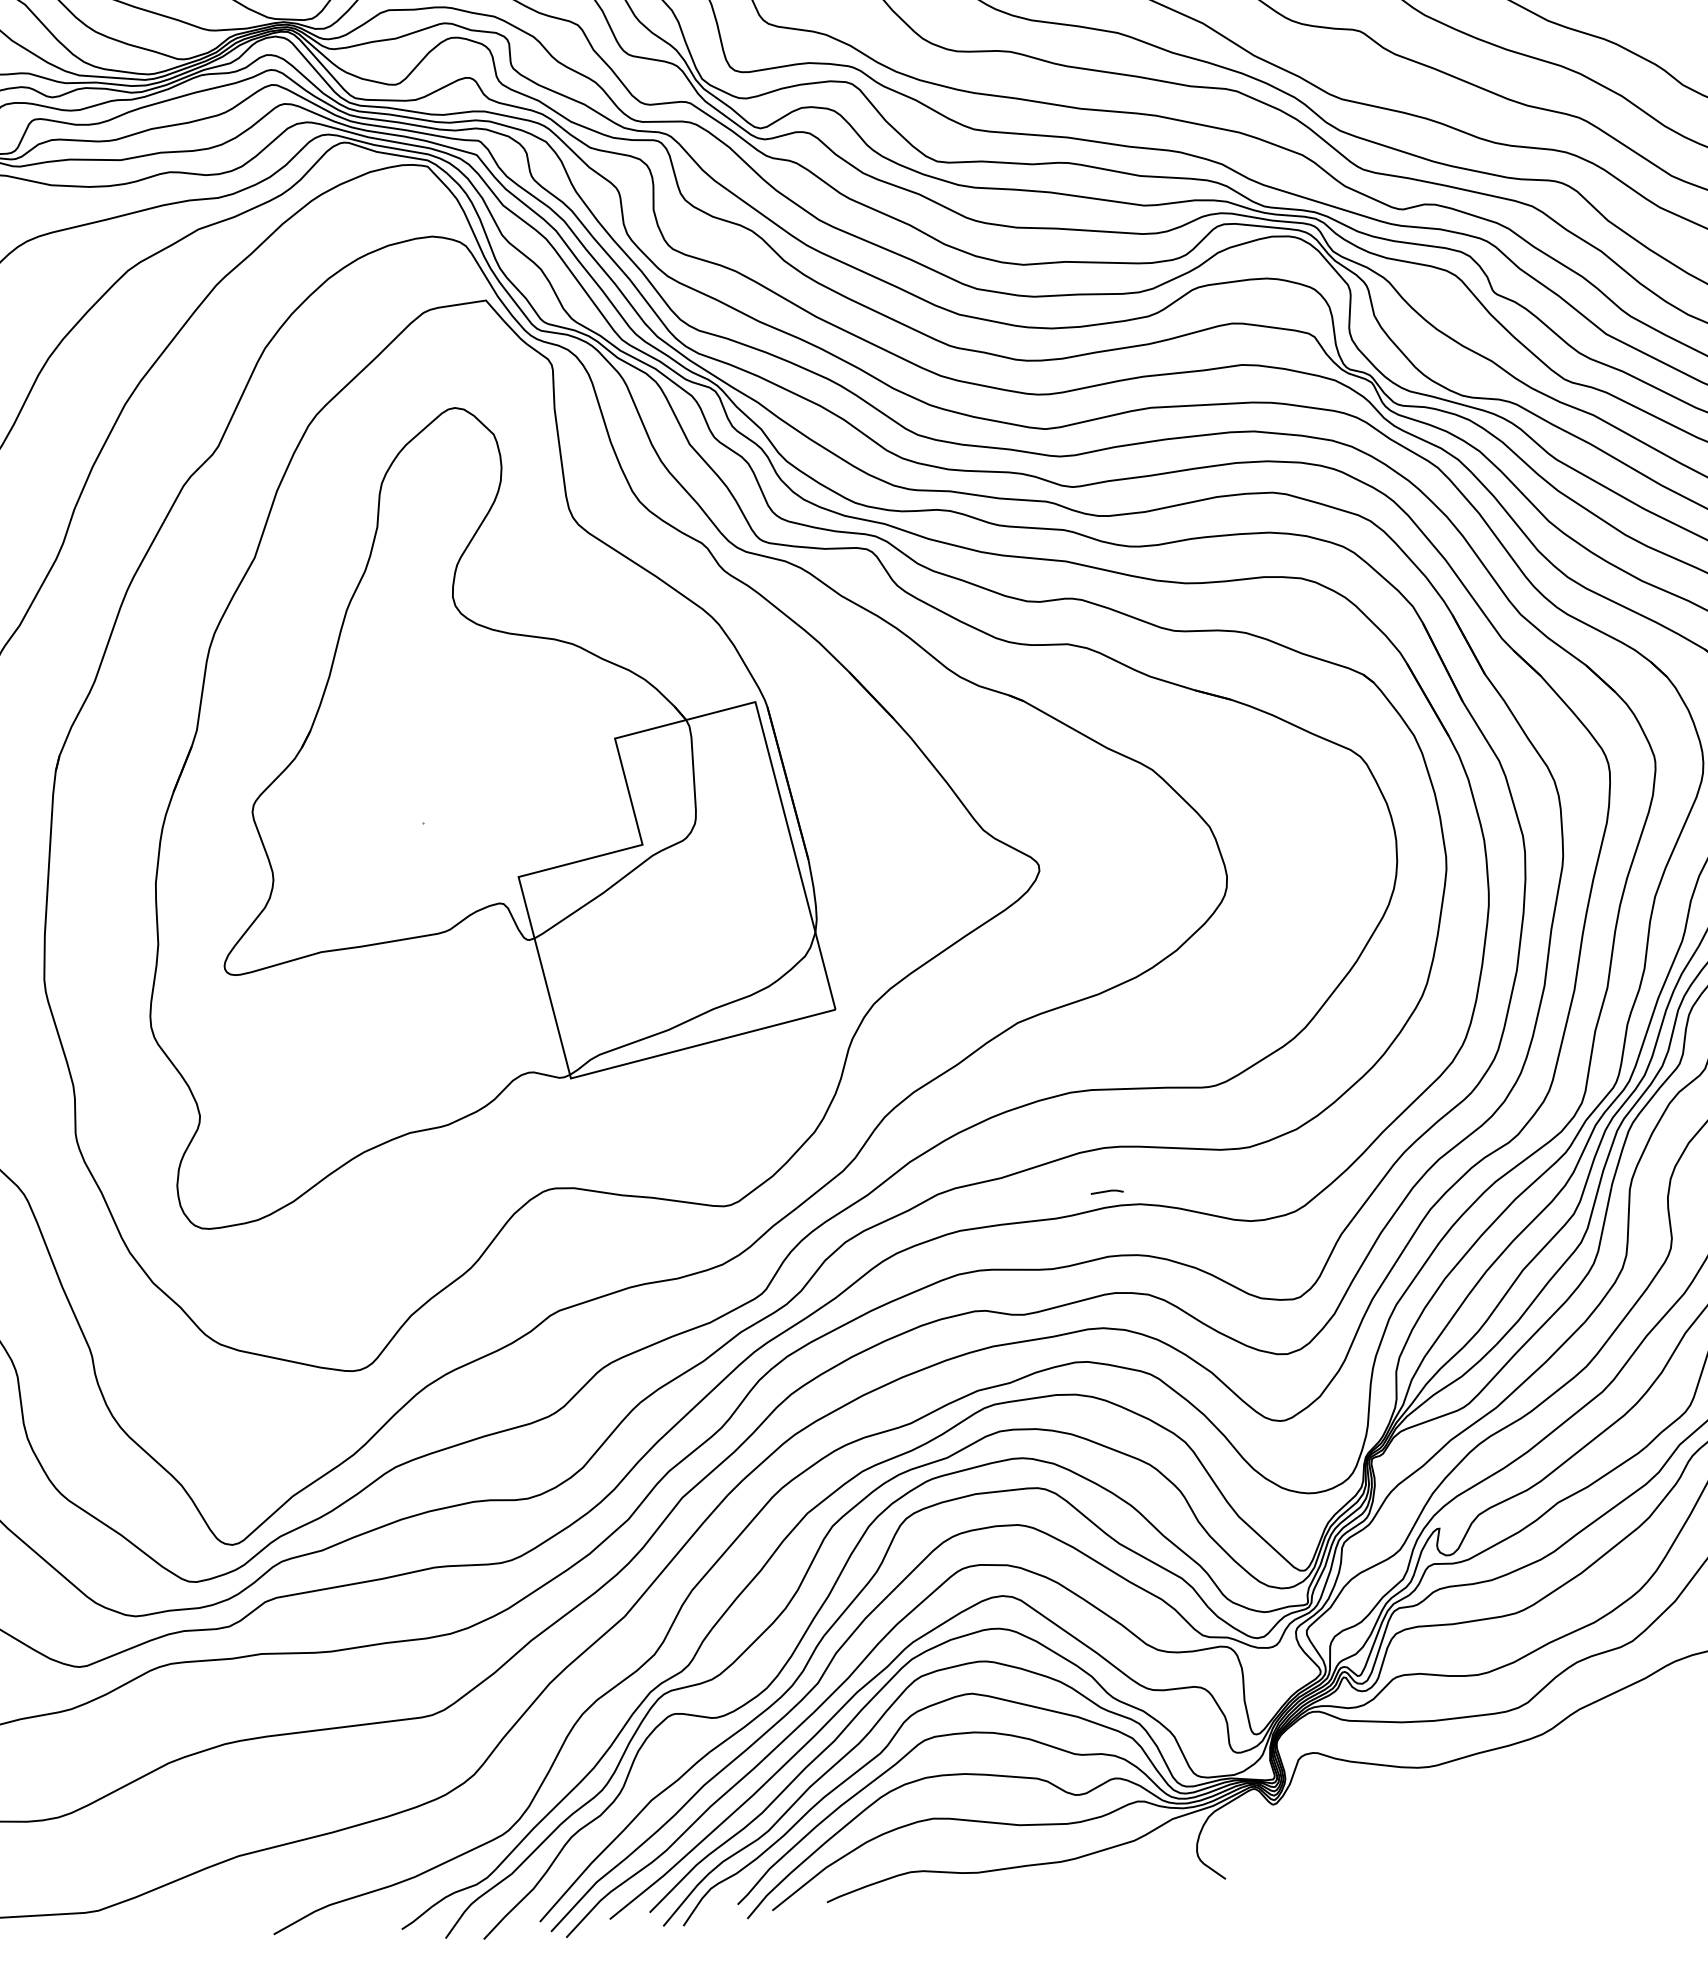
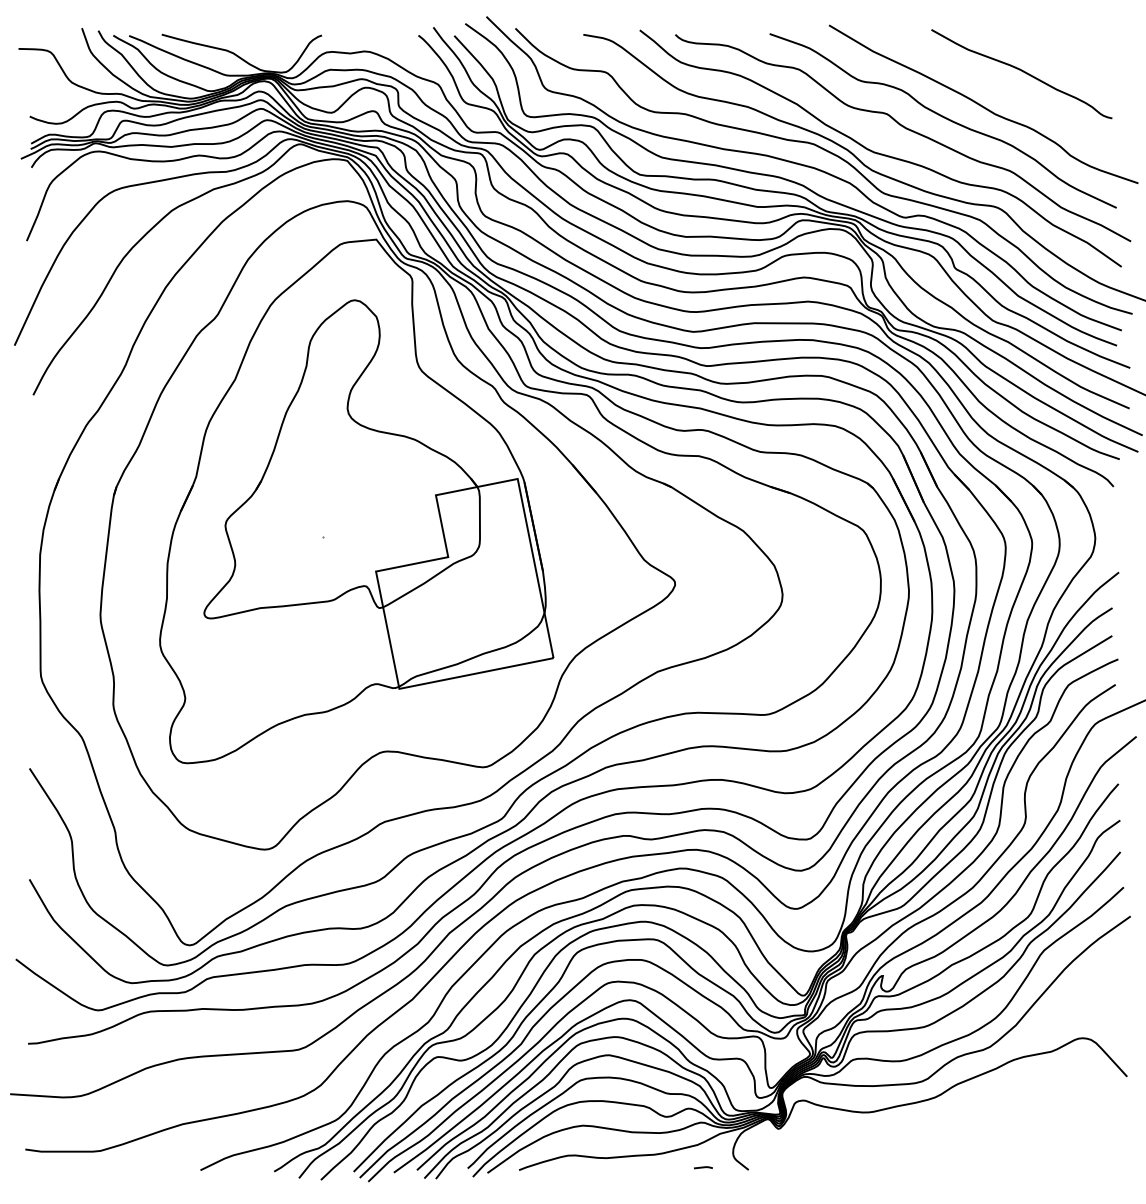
line: (1107, 1191) -> (703, 1167), moved

